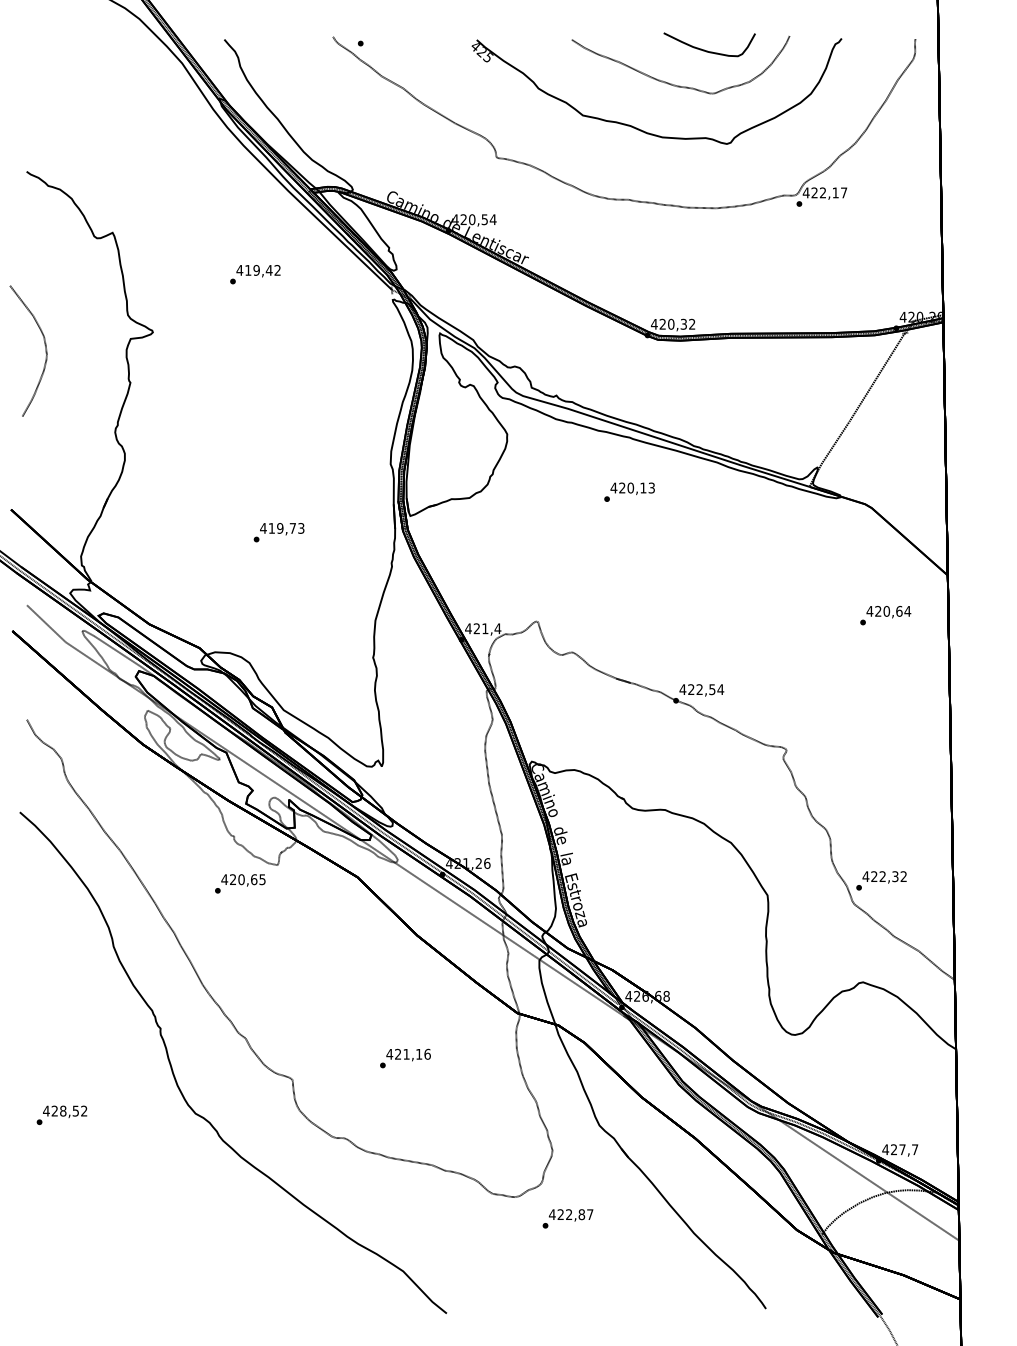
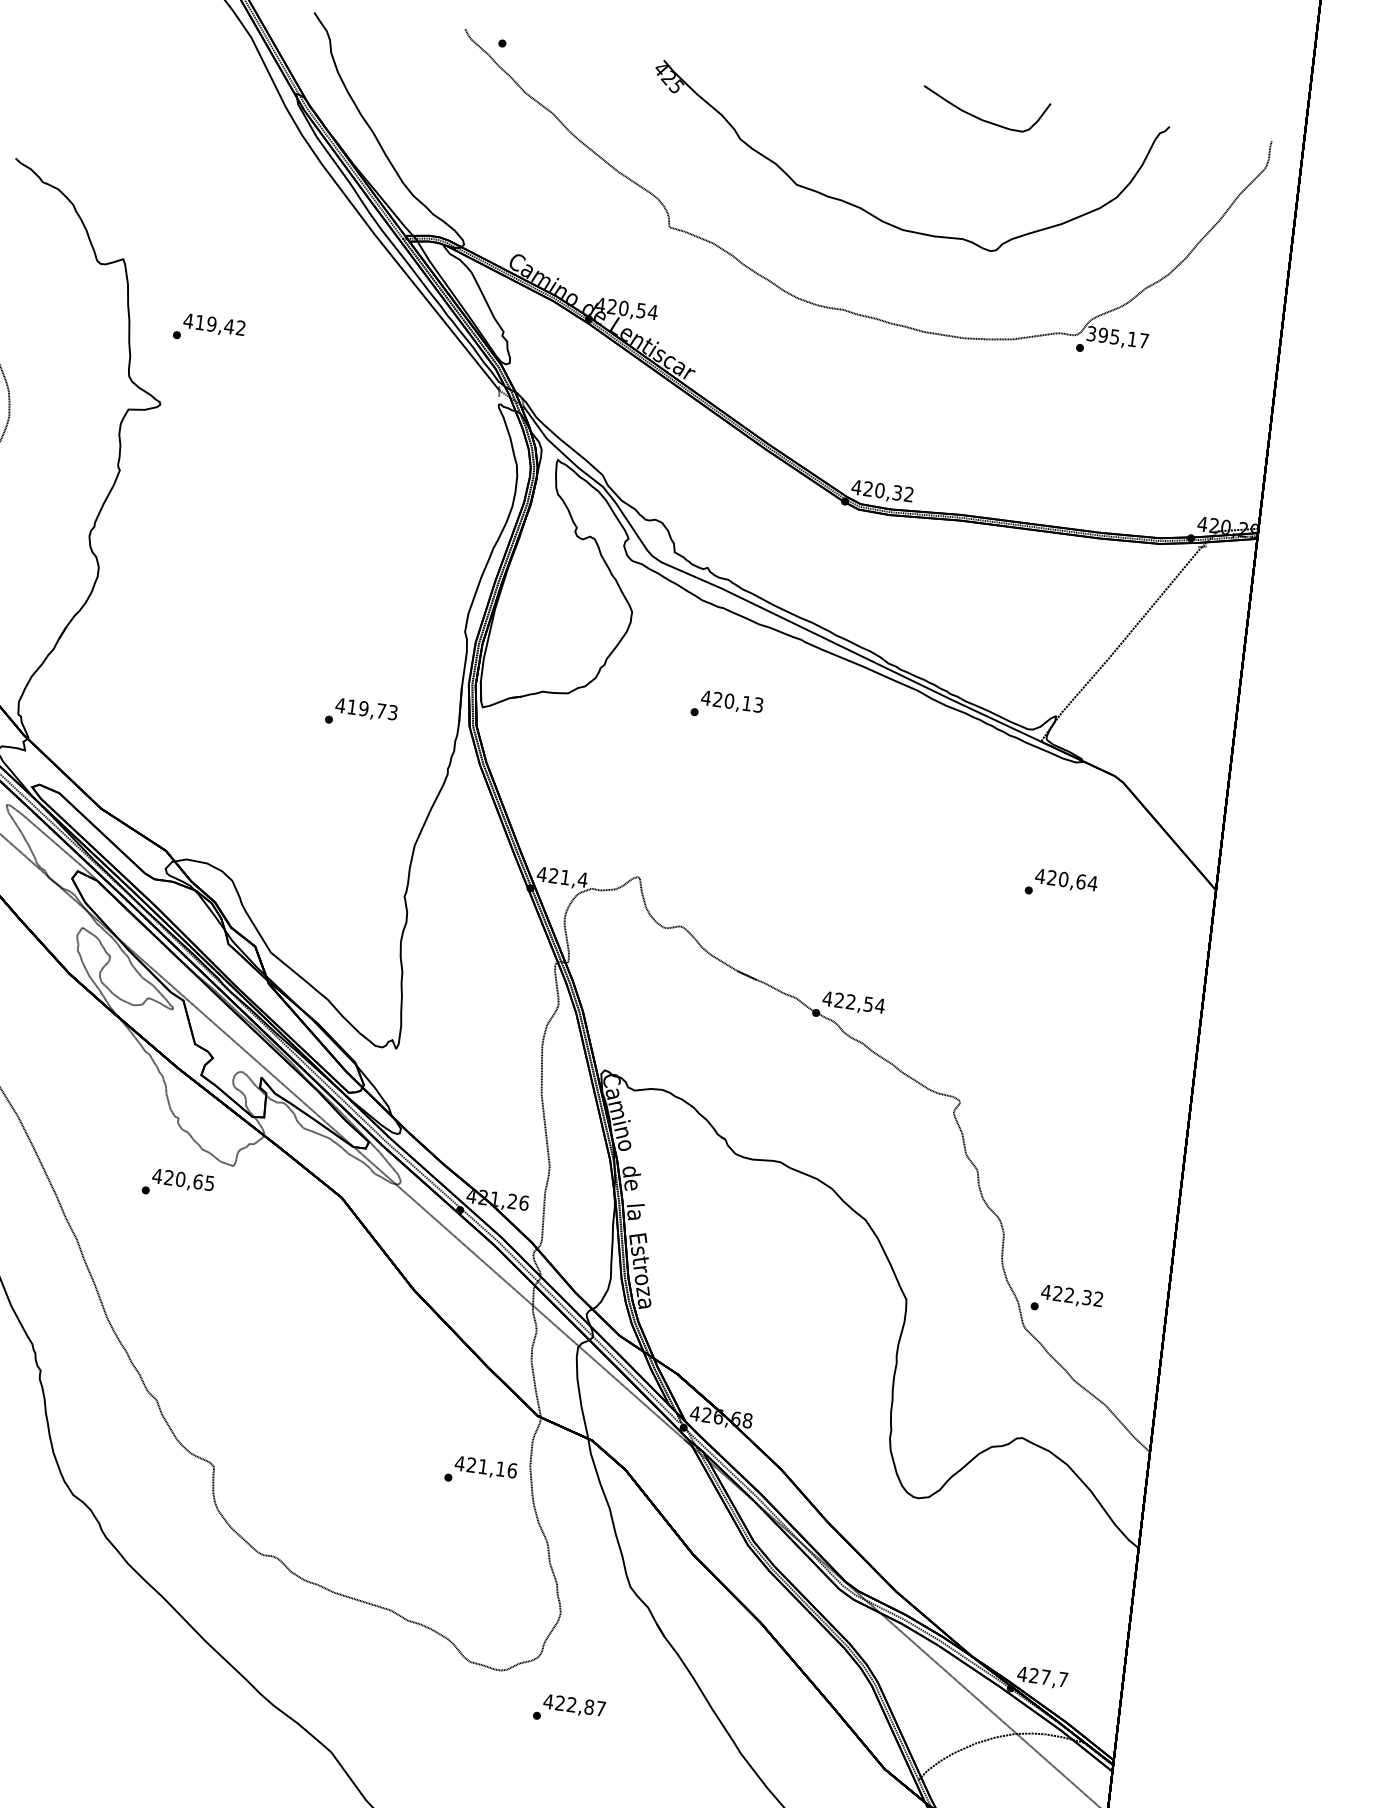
curve: (675, 84) -> (930, 159), removed
text: (814, 192) -> (1103, 334), 422,17 -> 395,17
text: (255, 274) -> (209, 329), moved
text: (629, 491) -> (727, 705), moved
text: (278, 532) -> (360, 714), moved
text: (885, 615) -> (1061, 884), moved
text: (405, 1058) -> (480, 1472), moved

